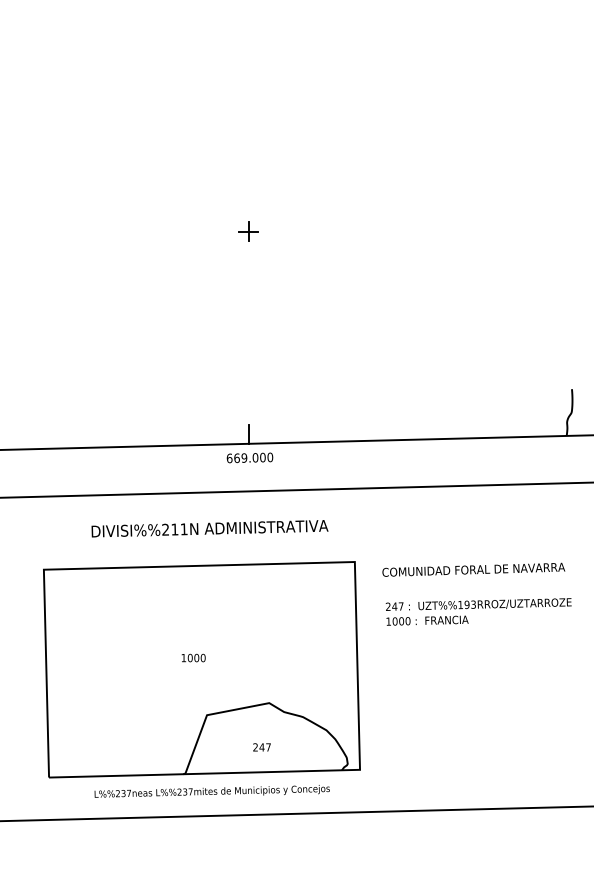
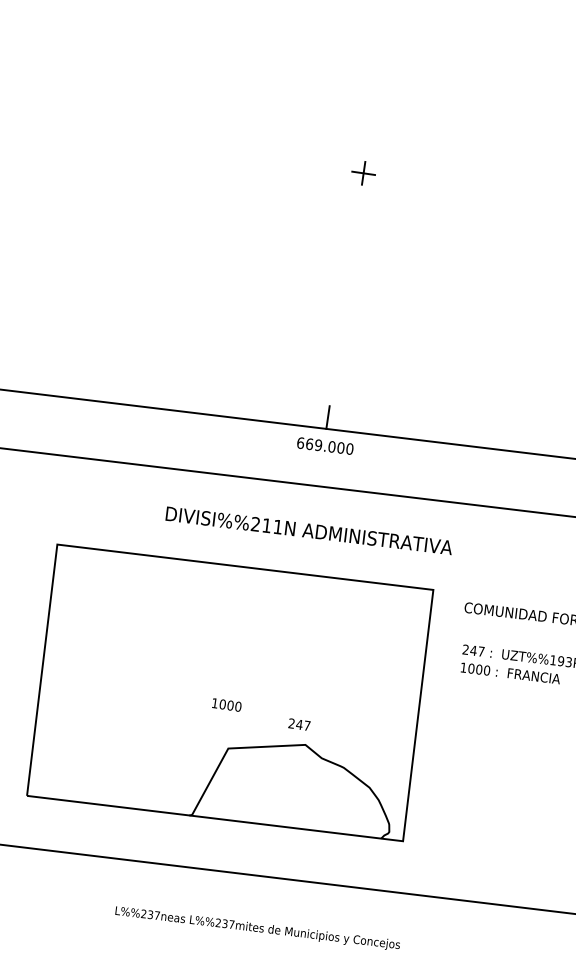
text: (209, 528) -> (308, 530), moved
text: (193, 657) -> (226, 704), moved
text: (261, 747) -> (298, 724), moved
text: (211, 791) -> (256, 927), moved

